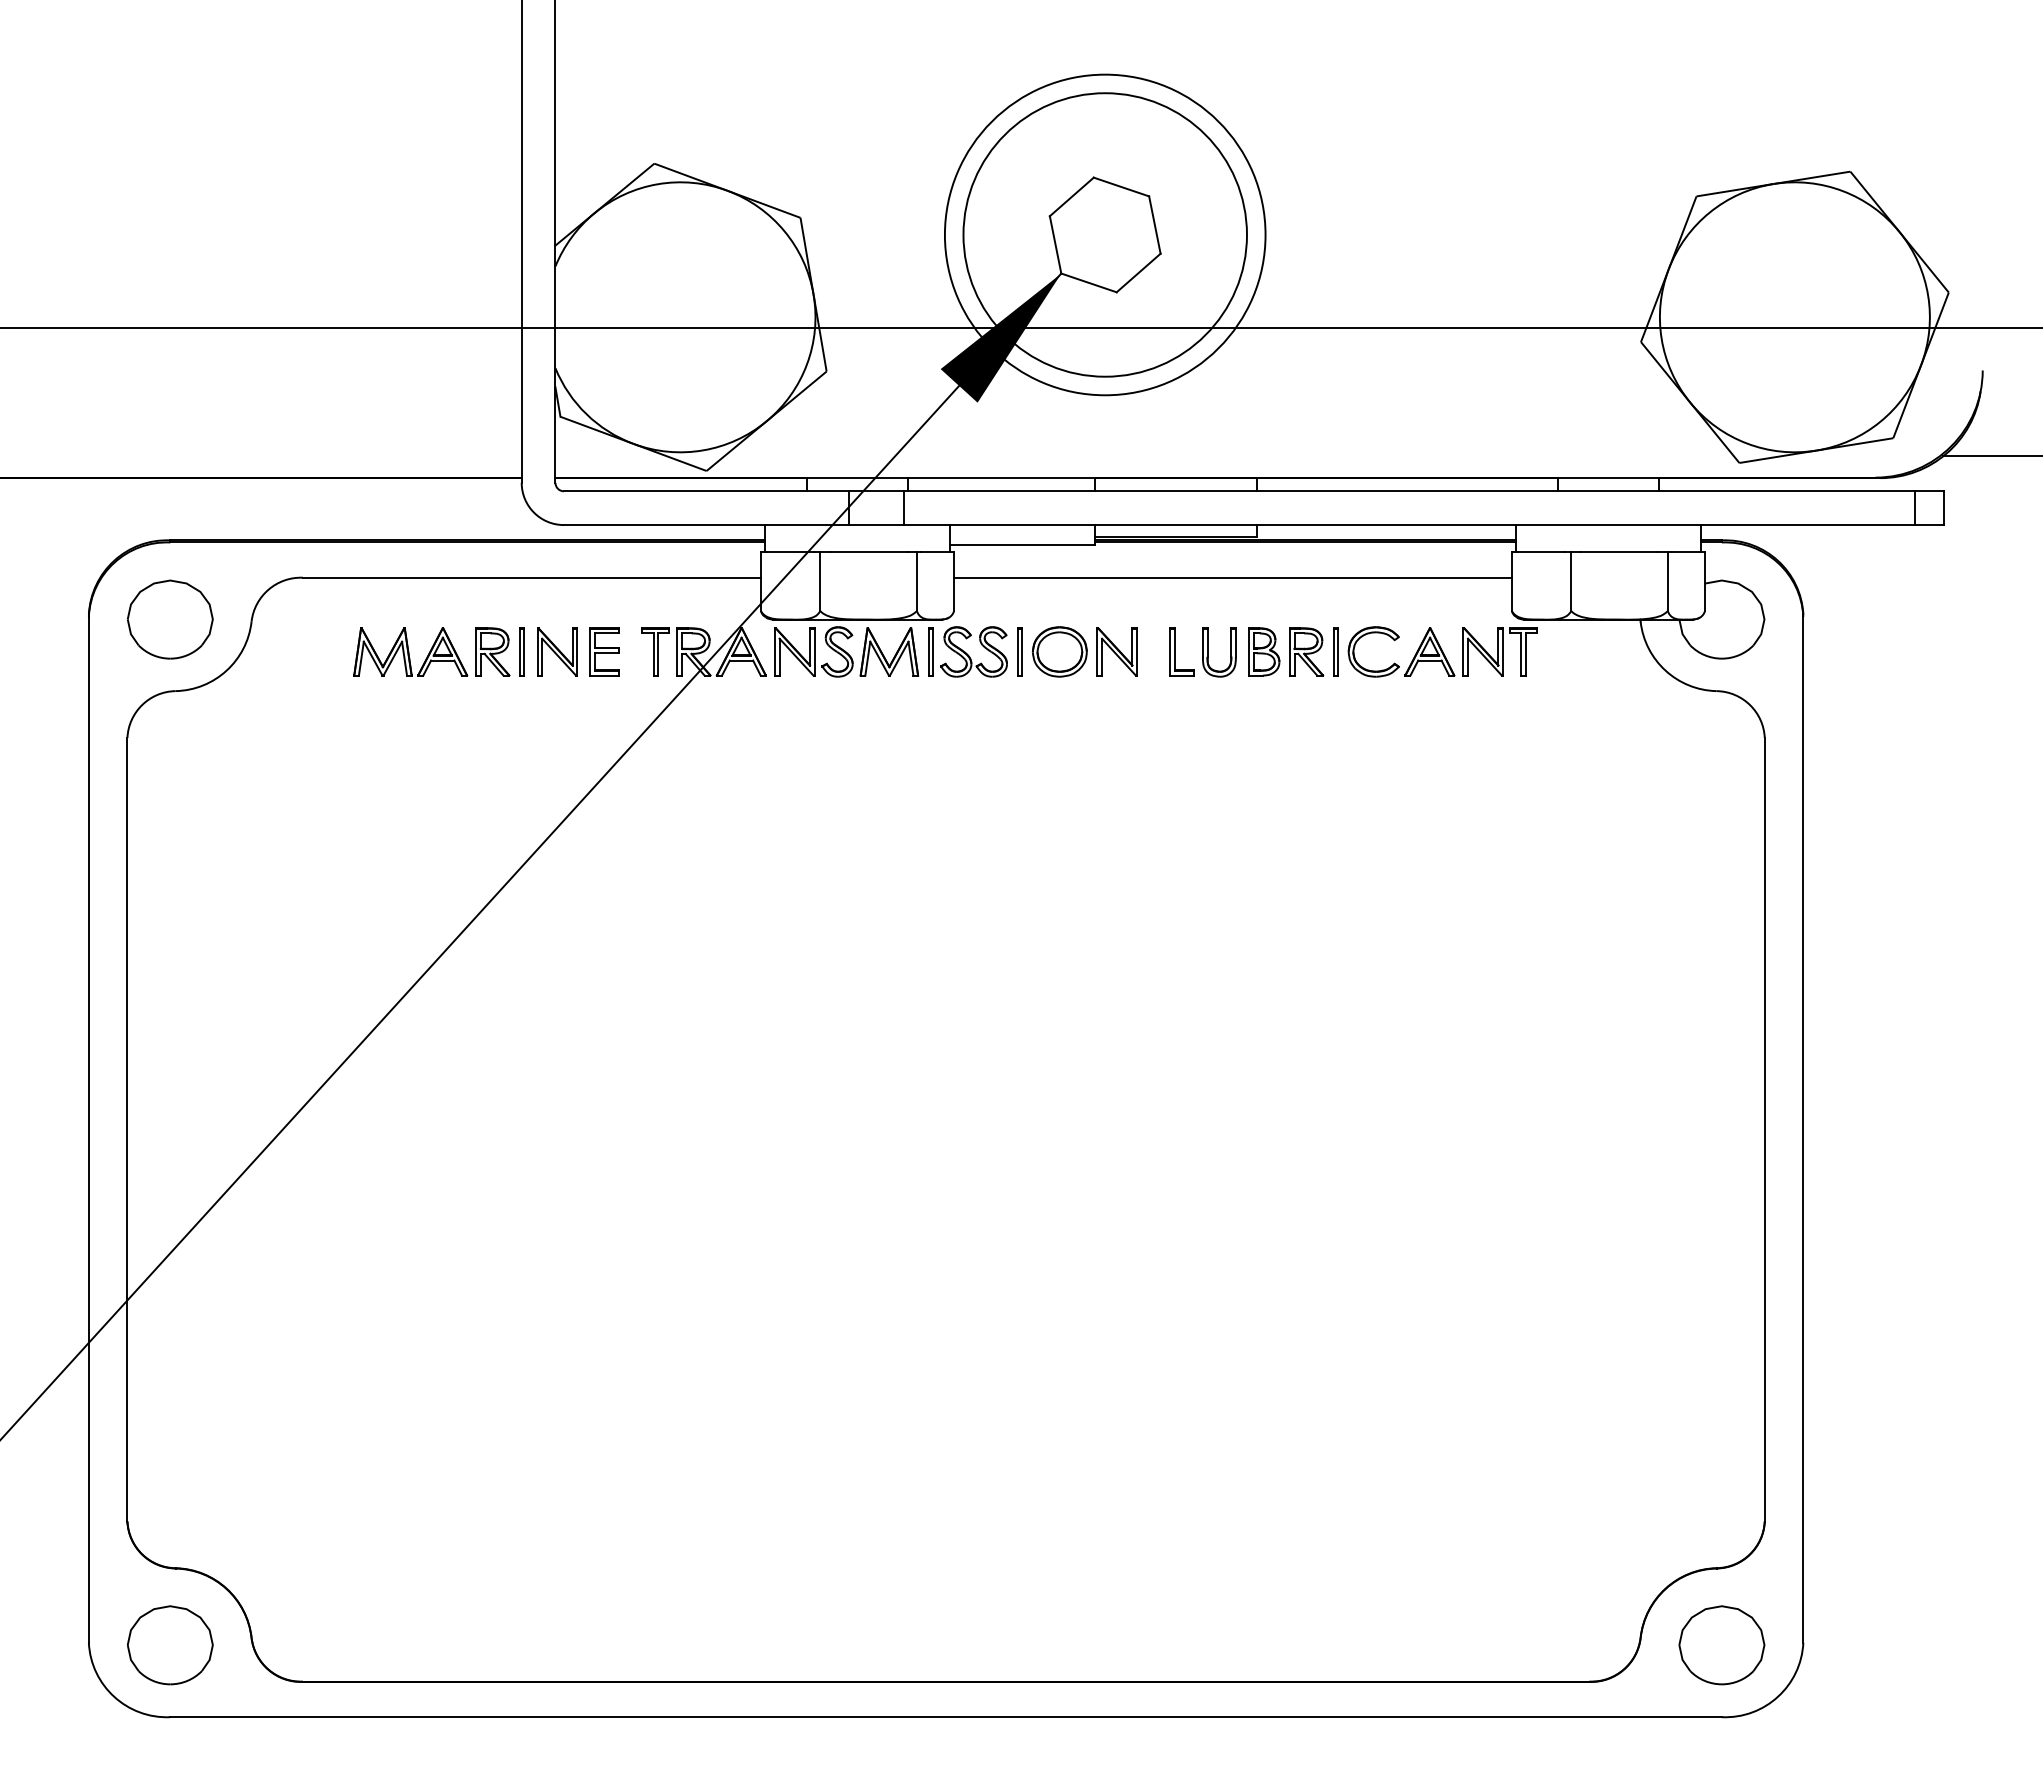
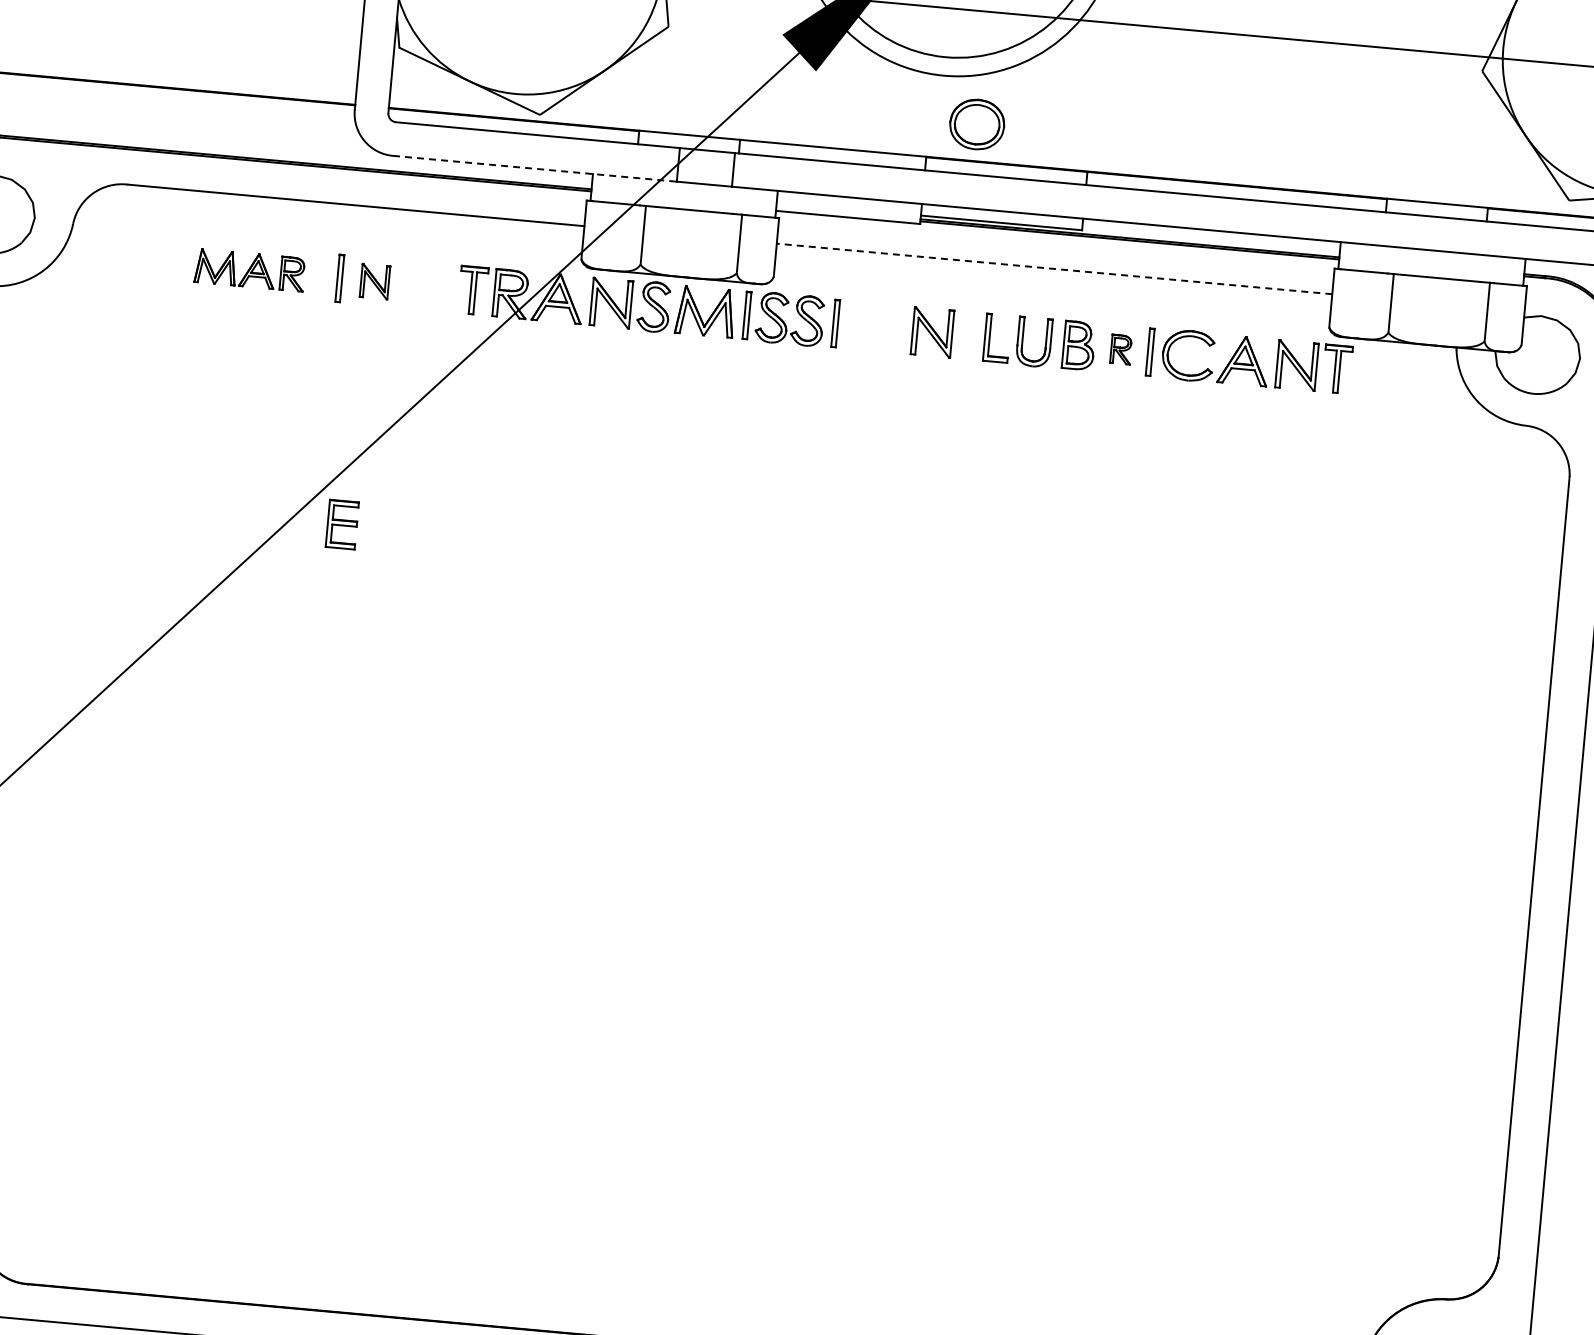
line: (706, 525) -> (534, 169), solid -> dashed
line: (1232, 577) -> (1054, 268), solid -> dashed
part: (431, 651) -> (249, 269), size x0.7
part: (557, 651) -> (375, 281), size x0.7
part: (604, 651) -> (341, 524), moved
part: (1059, 651) -> (976, 124), moved
part: (1306, 651) -> (1121, 349), size x0.6

